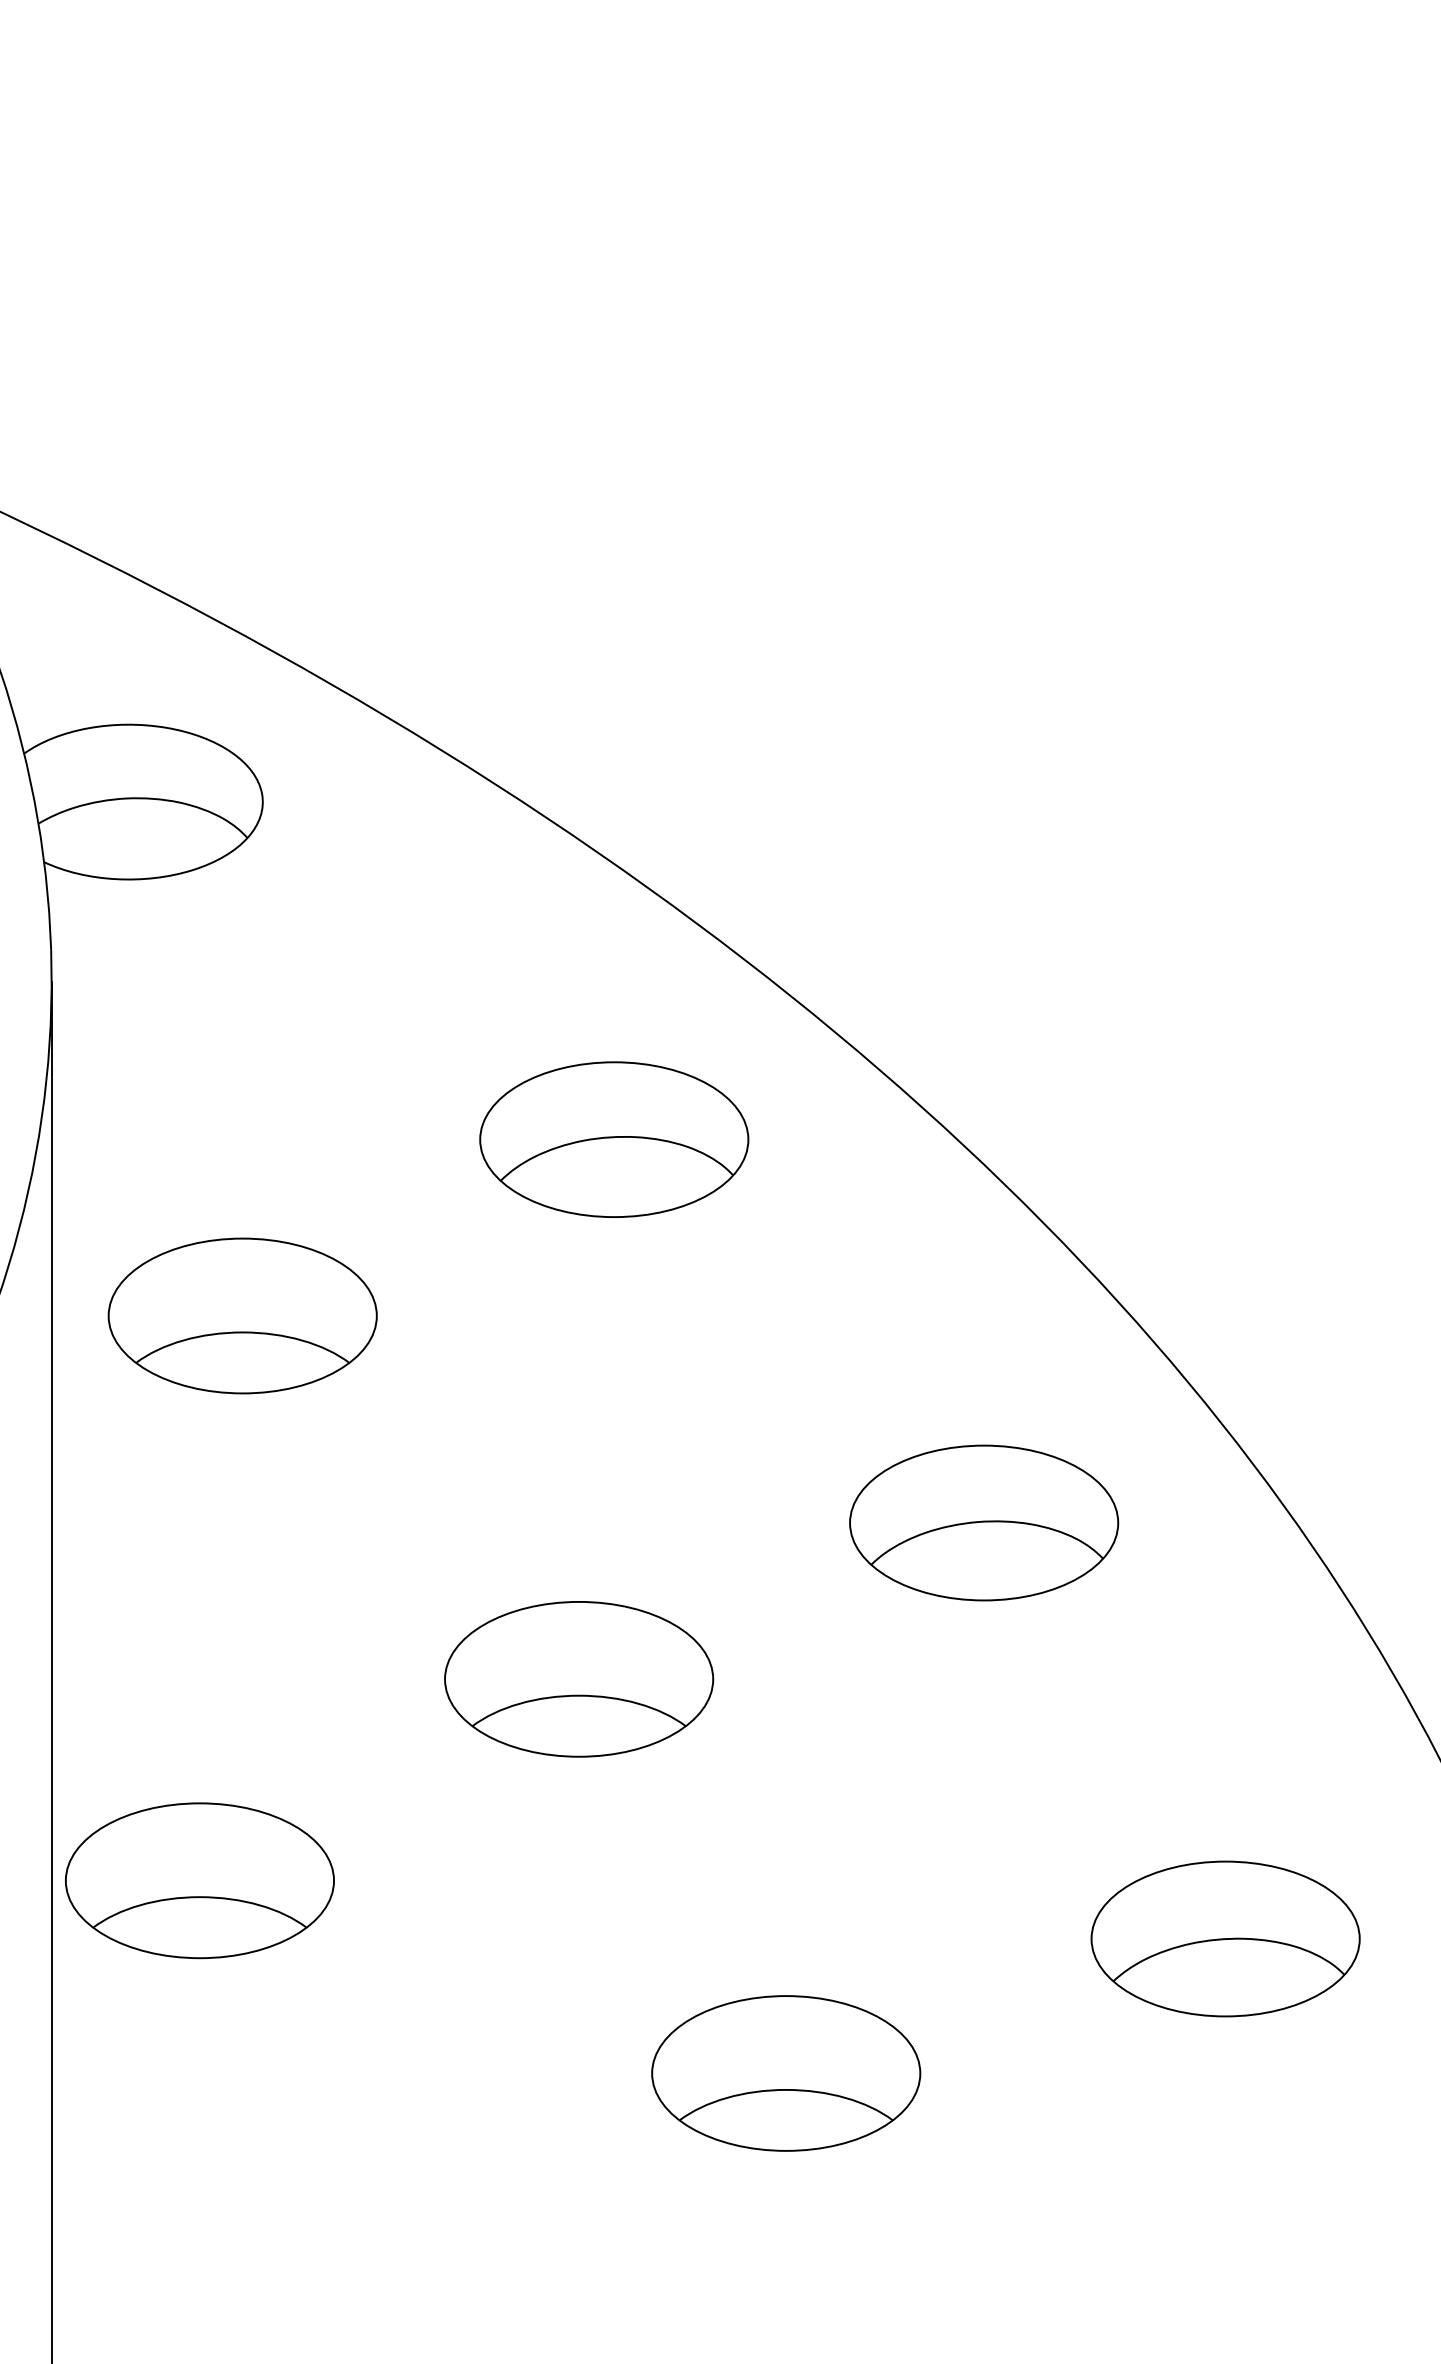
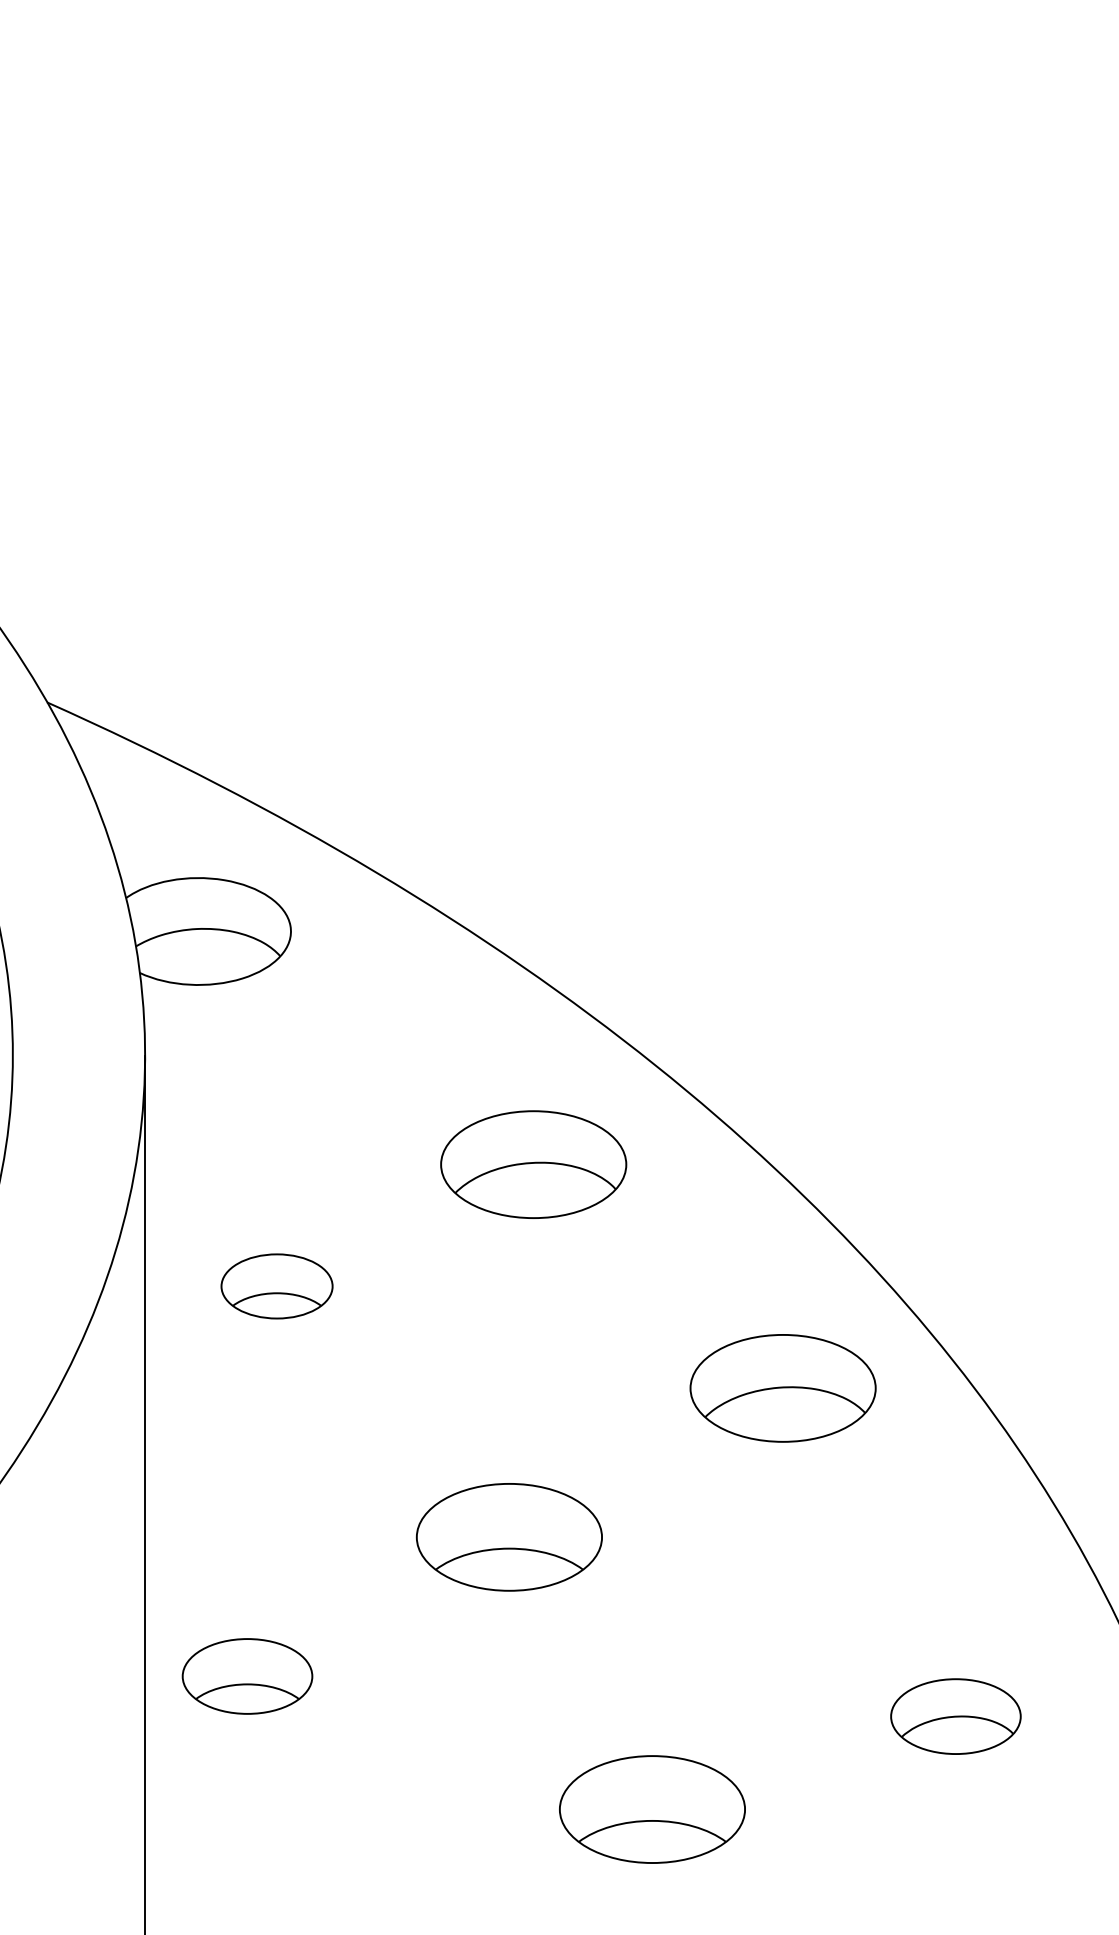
part: (241, 1316) -> (276, 1286), size x0.6
part: (983, 1523) -> (782, 1388), moved
part: (199, 1880) -> (247, 1676), size x0.7
part: (1225, 1938) -> (955, 1716), size x0.7

